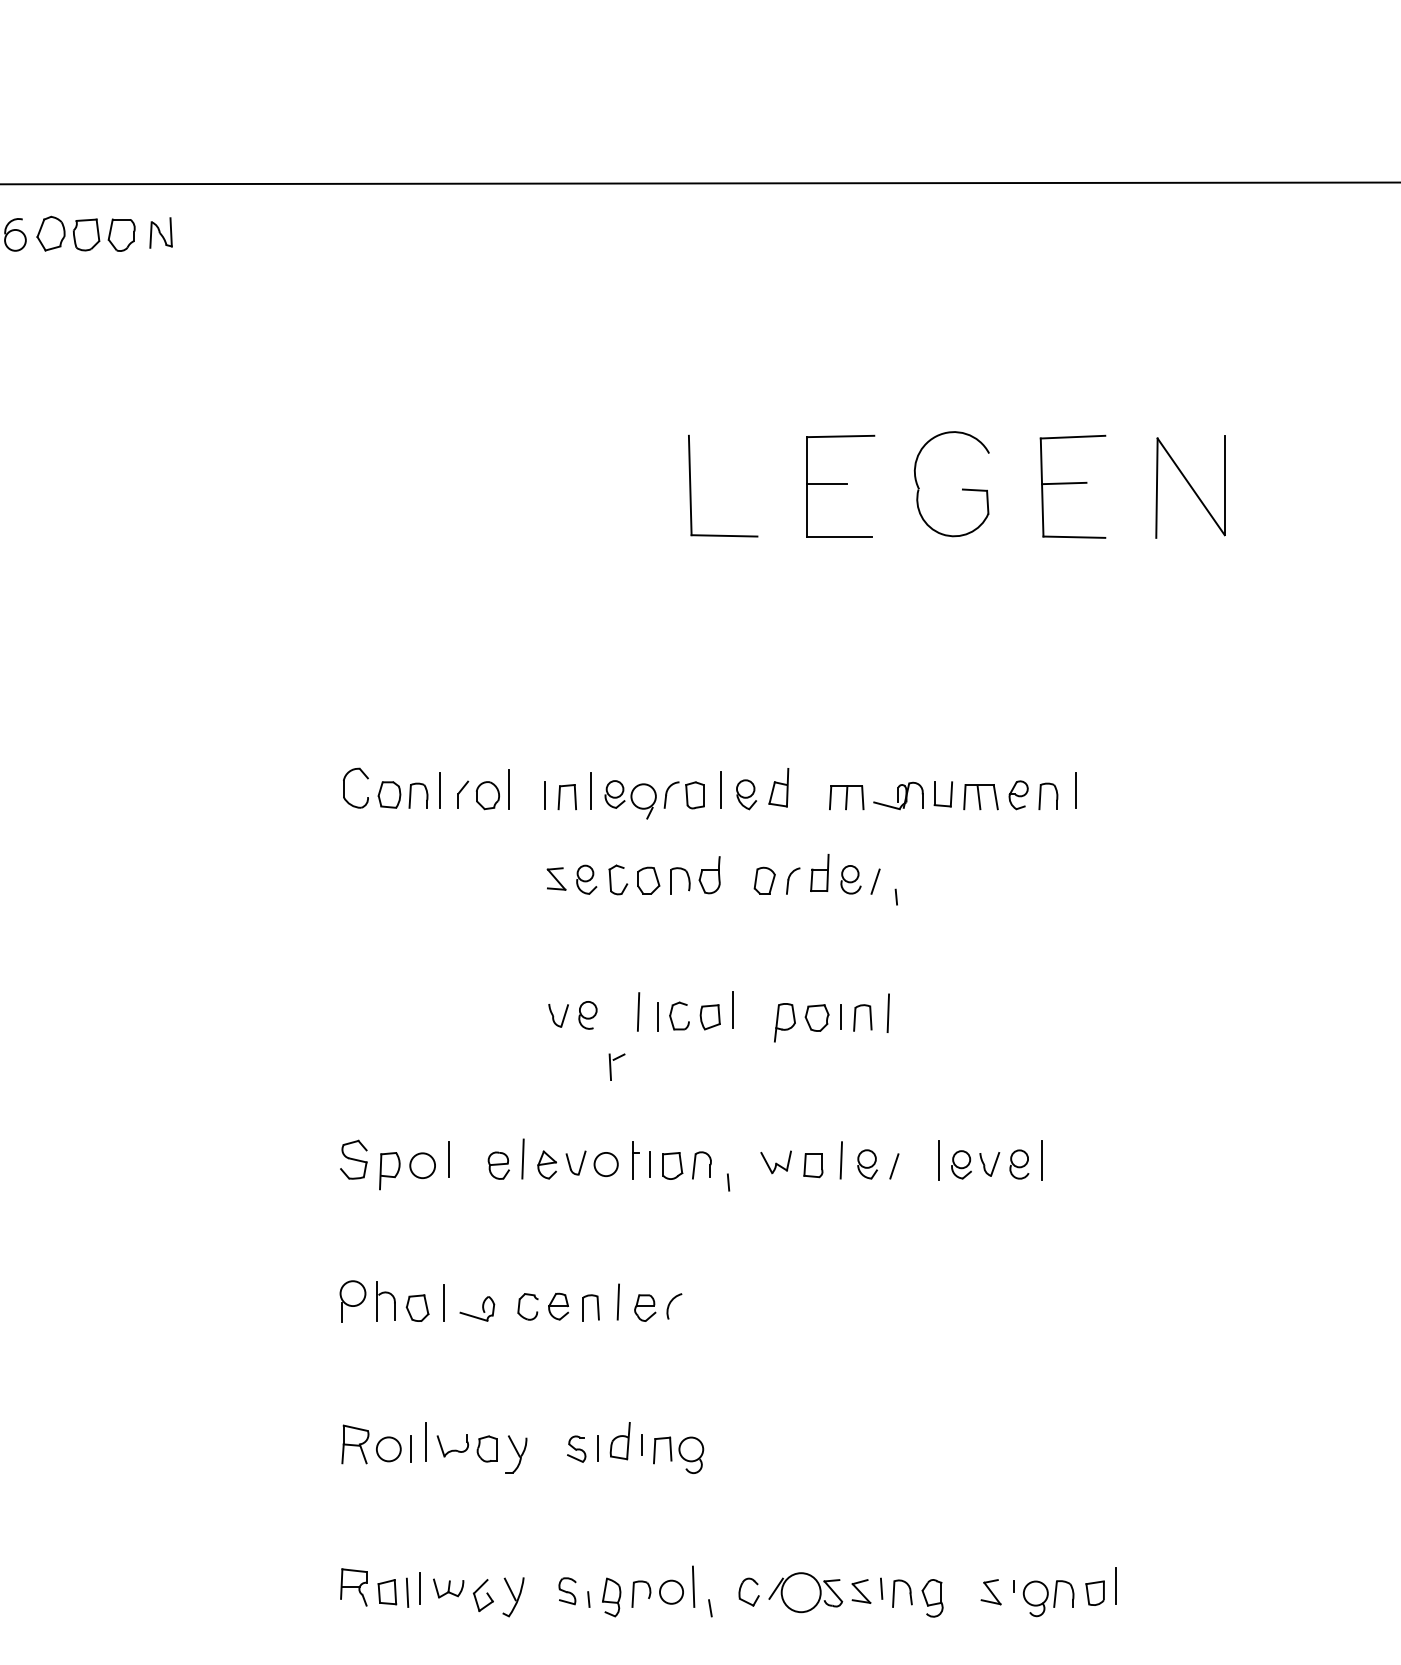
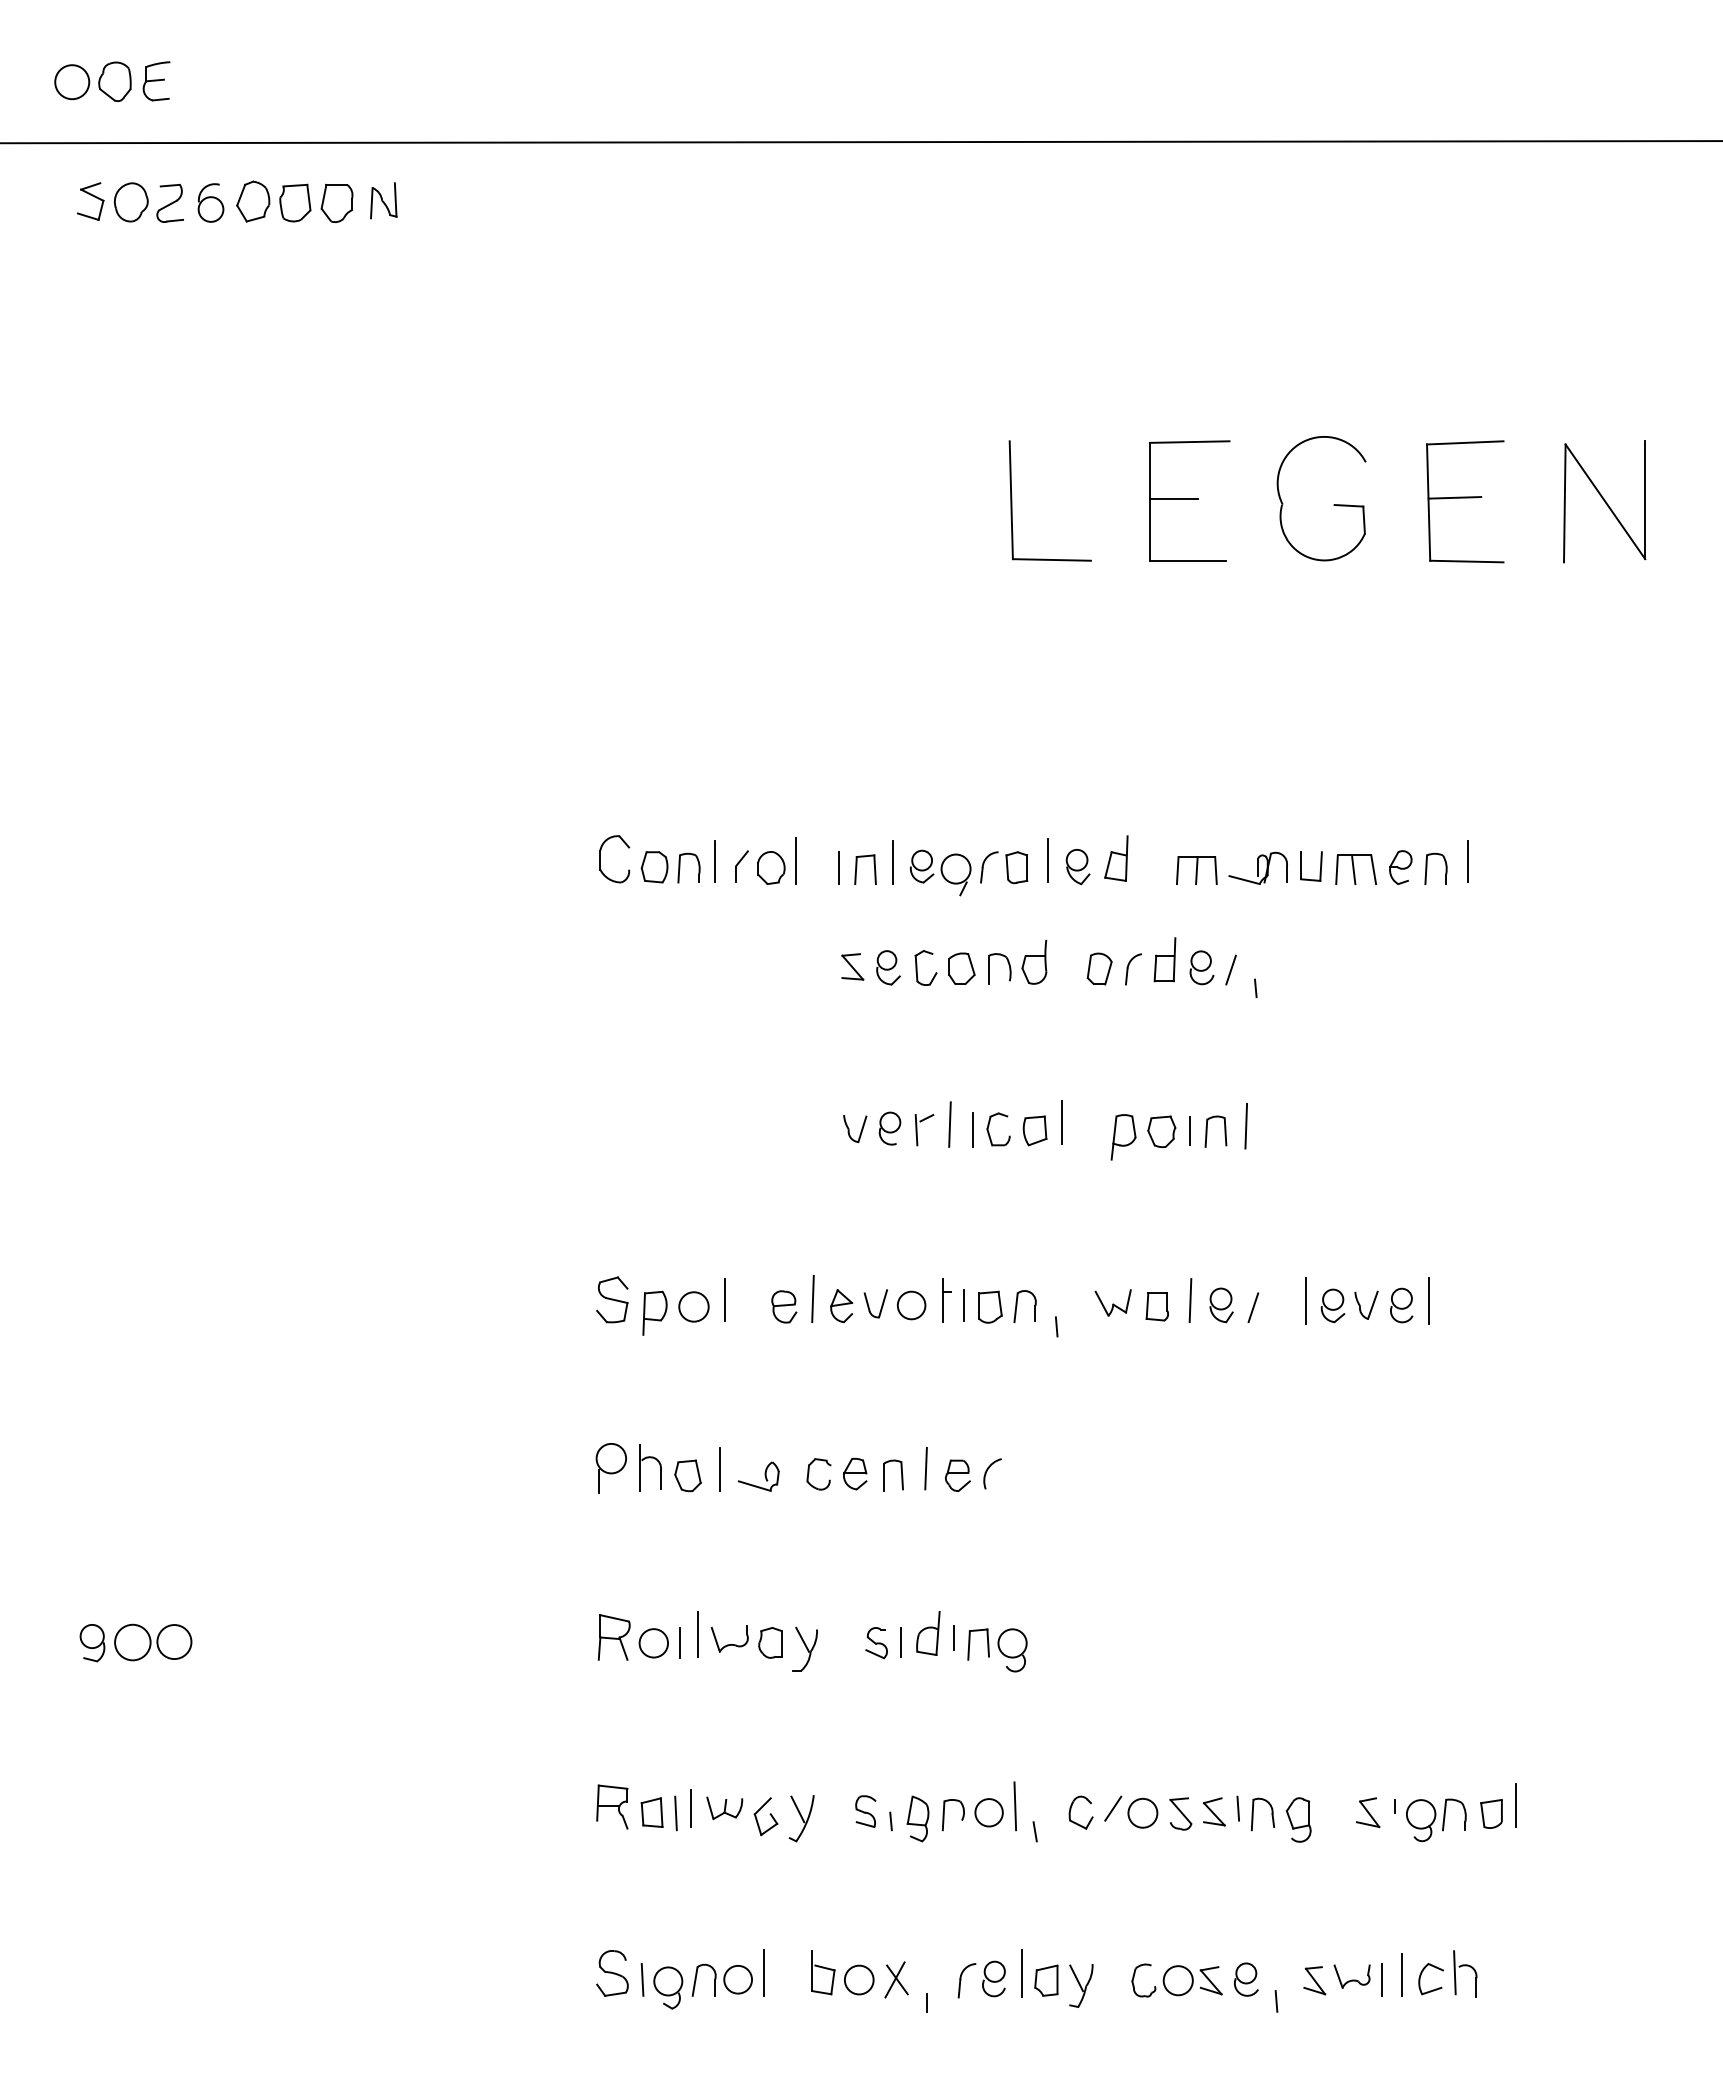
part: (611, 1067) -> (917, 1130), moved
circle: (800, 1592) -> (1142, 1812), size x0.62

